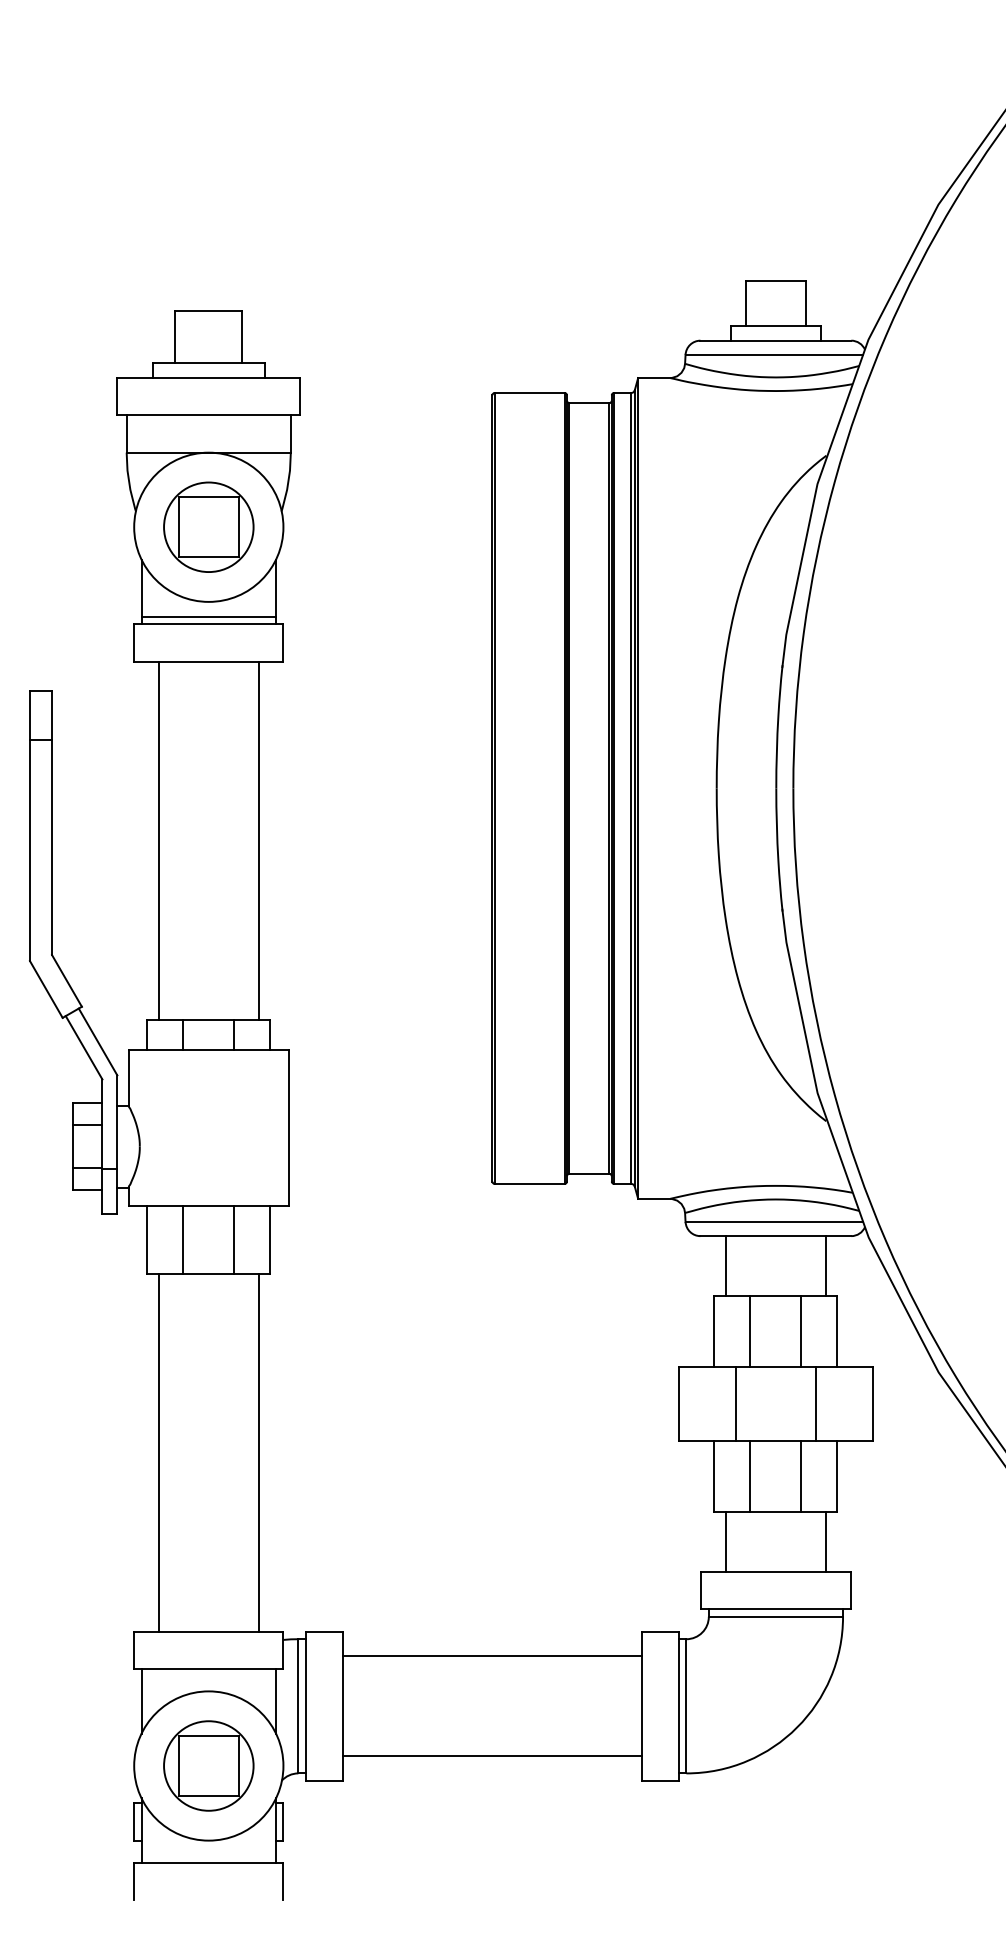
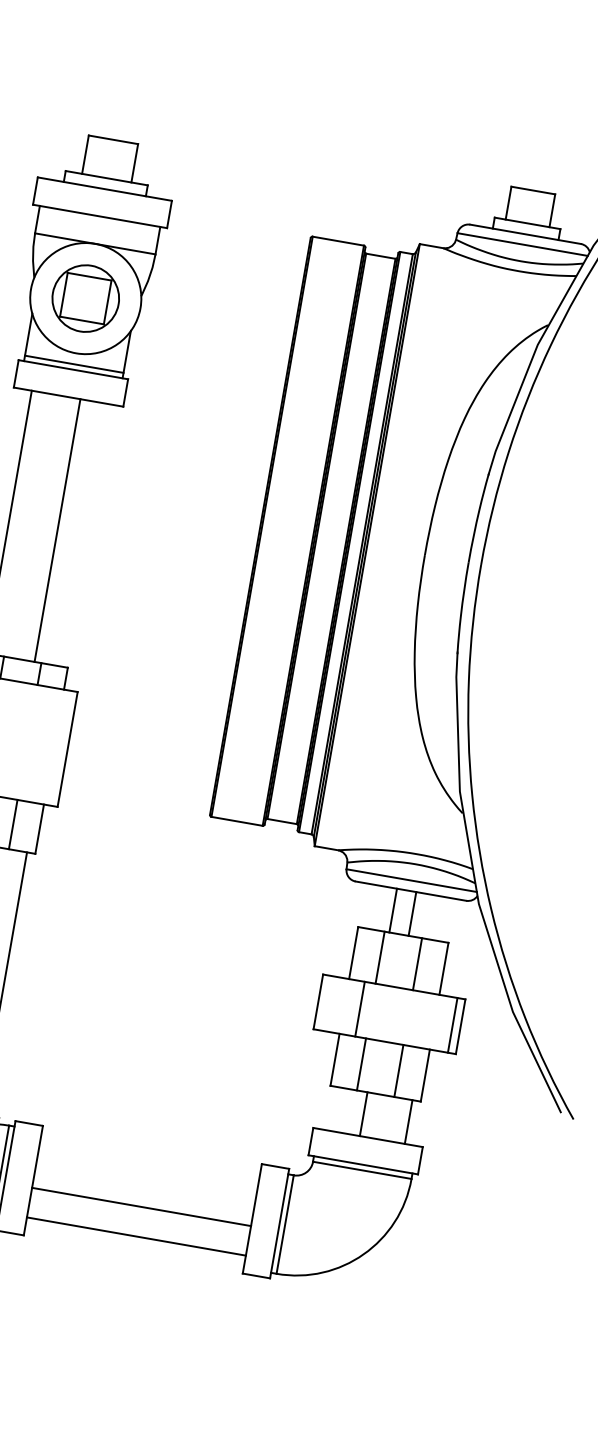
line: (258, 840) -> (57, 530), moved
line: (725, 1265) -> (393, 910), moved
line: (826, 1265) -> (412, 913), moved
line: (816, 1403) -> (453, 1025), moved
line: (725, 1542) -> (363, 1114), moved
line: (492, 1656) -> (141, 1207), moved

